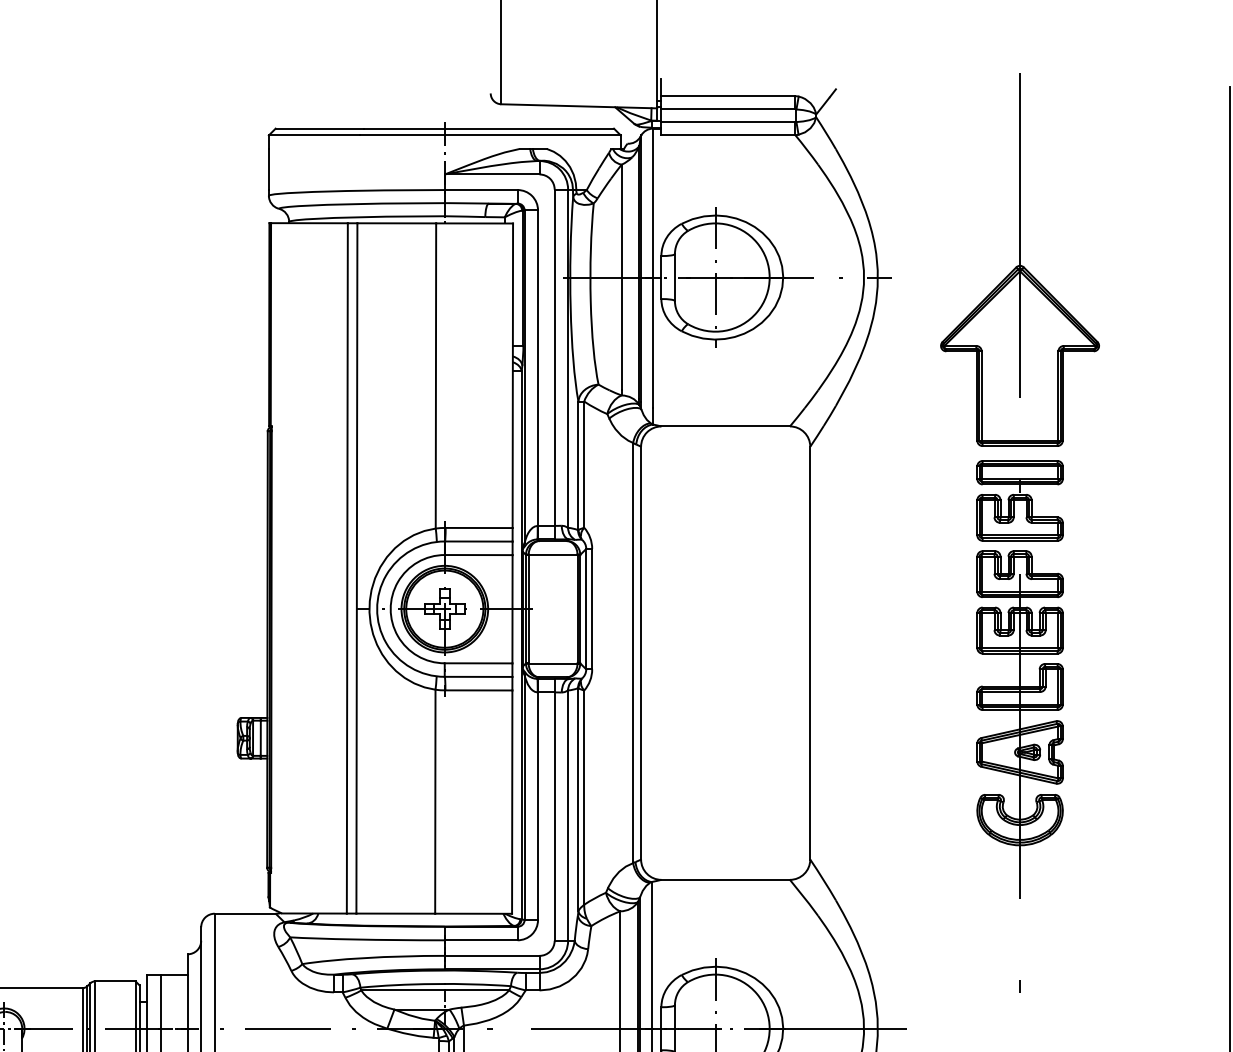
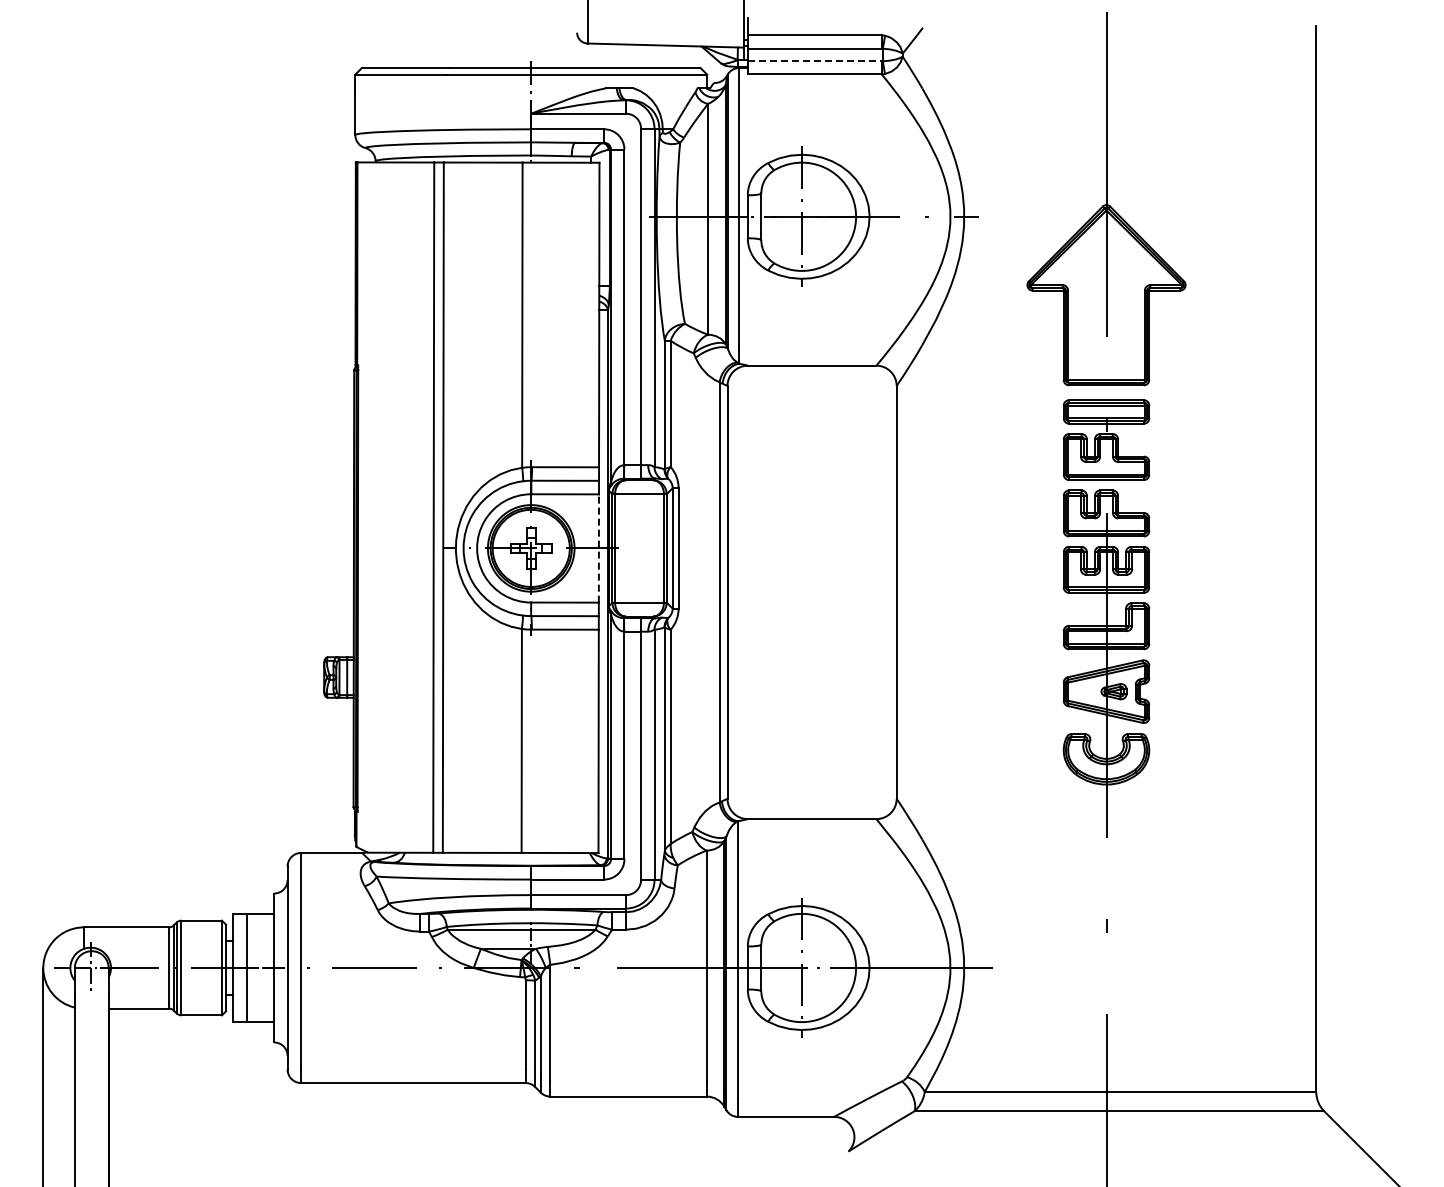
line: (728, 122) -> (814, 61), solid -> dashed
line: (512, 609) -> (598, 548), solid -> dashed

